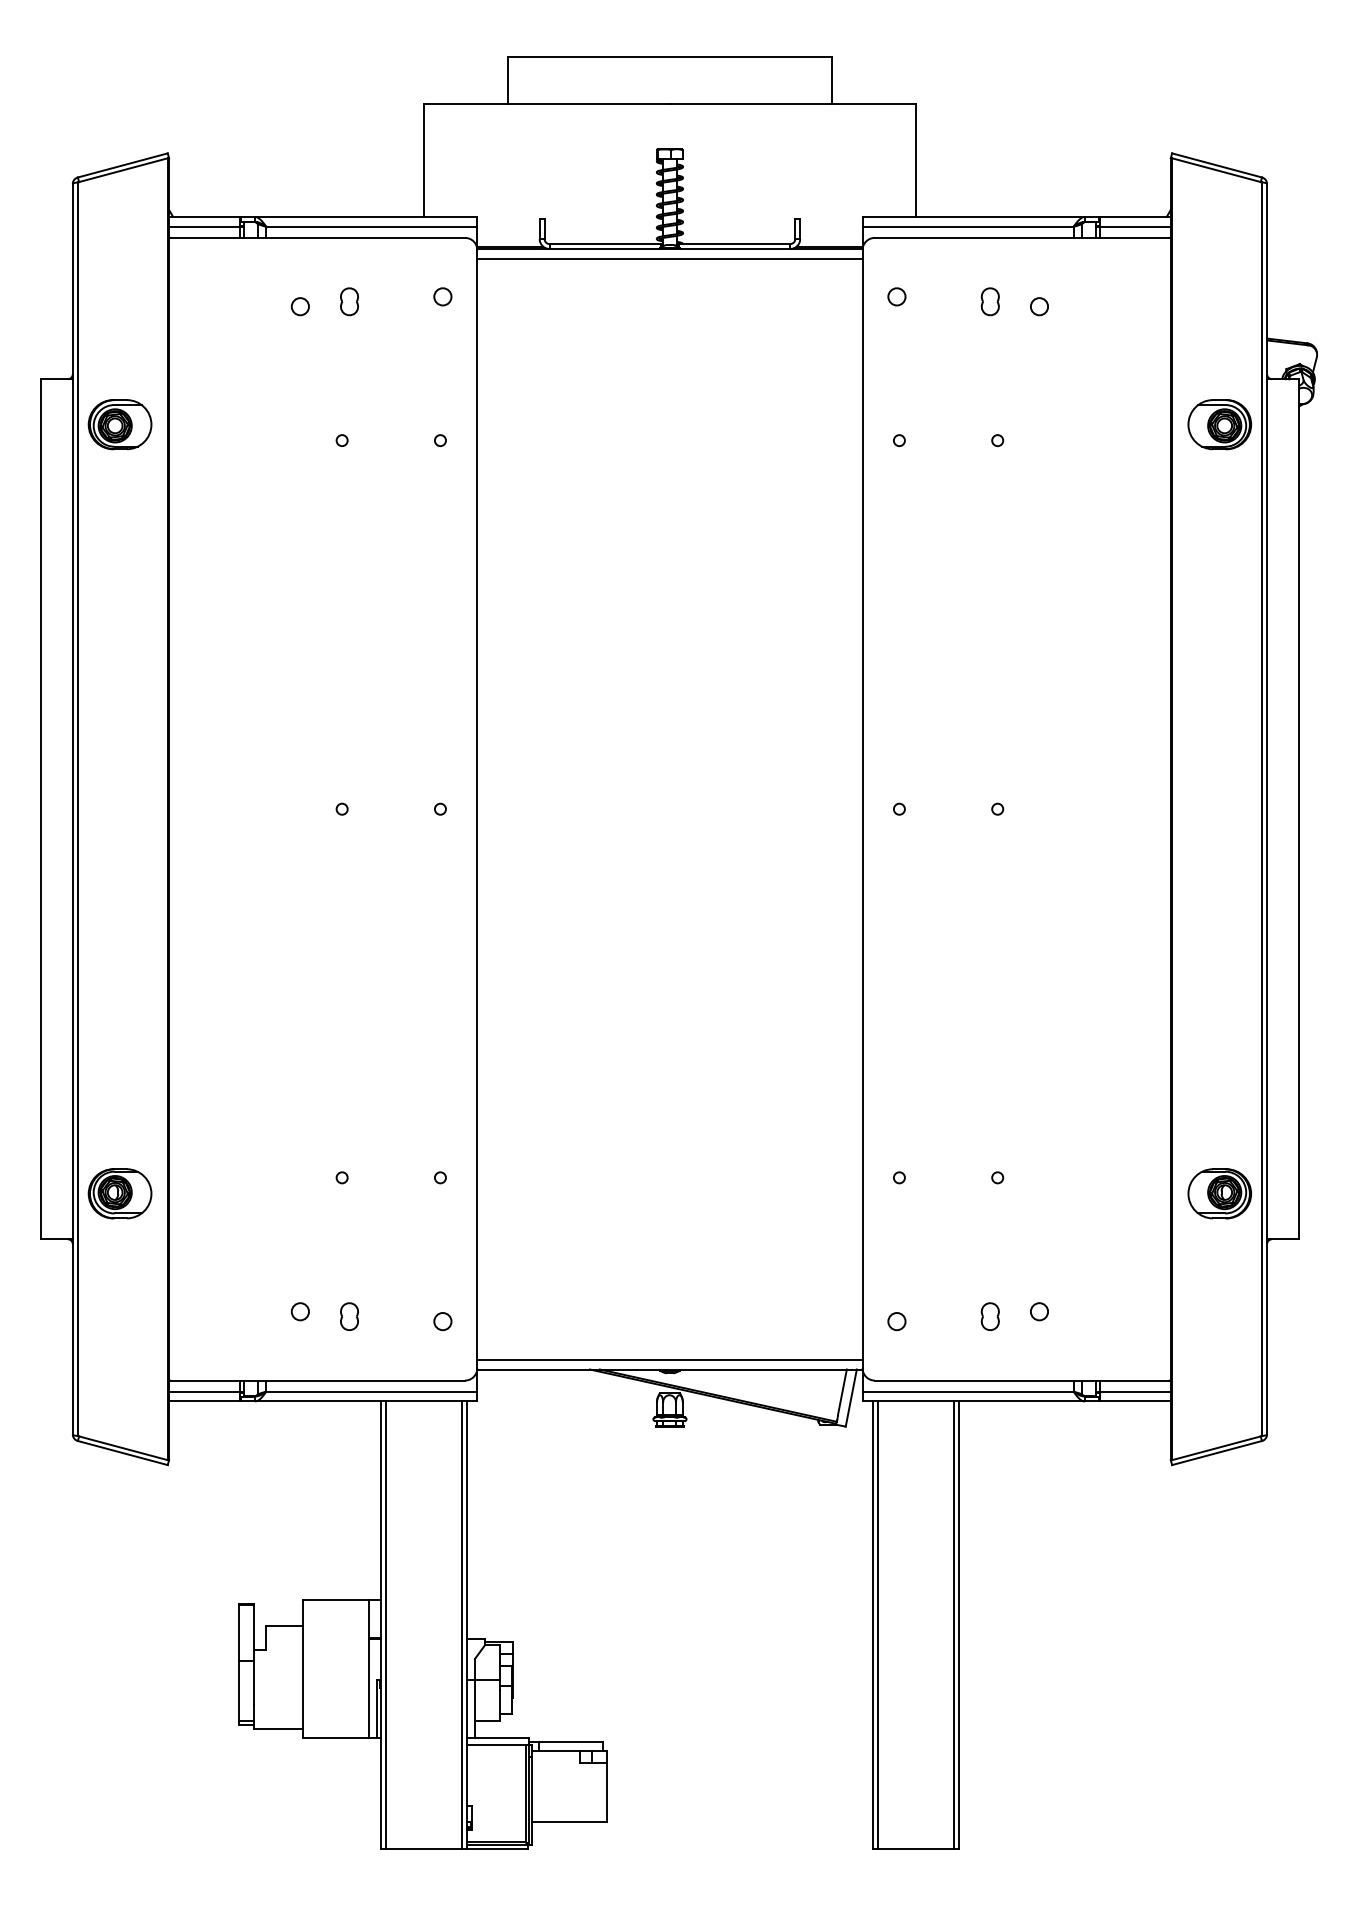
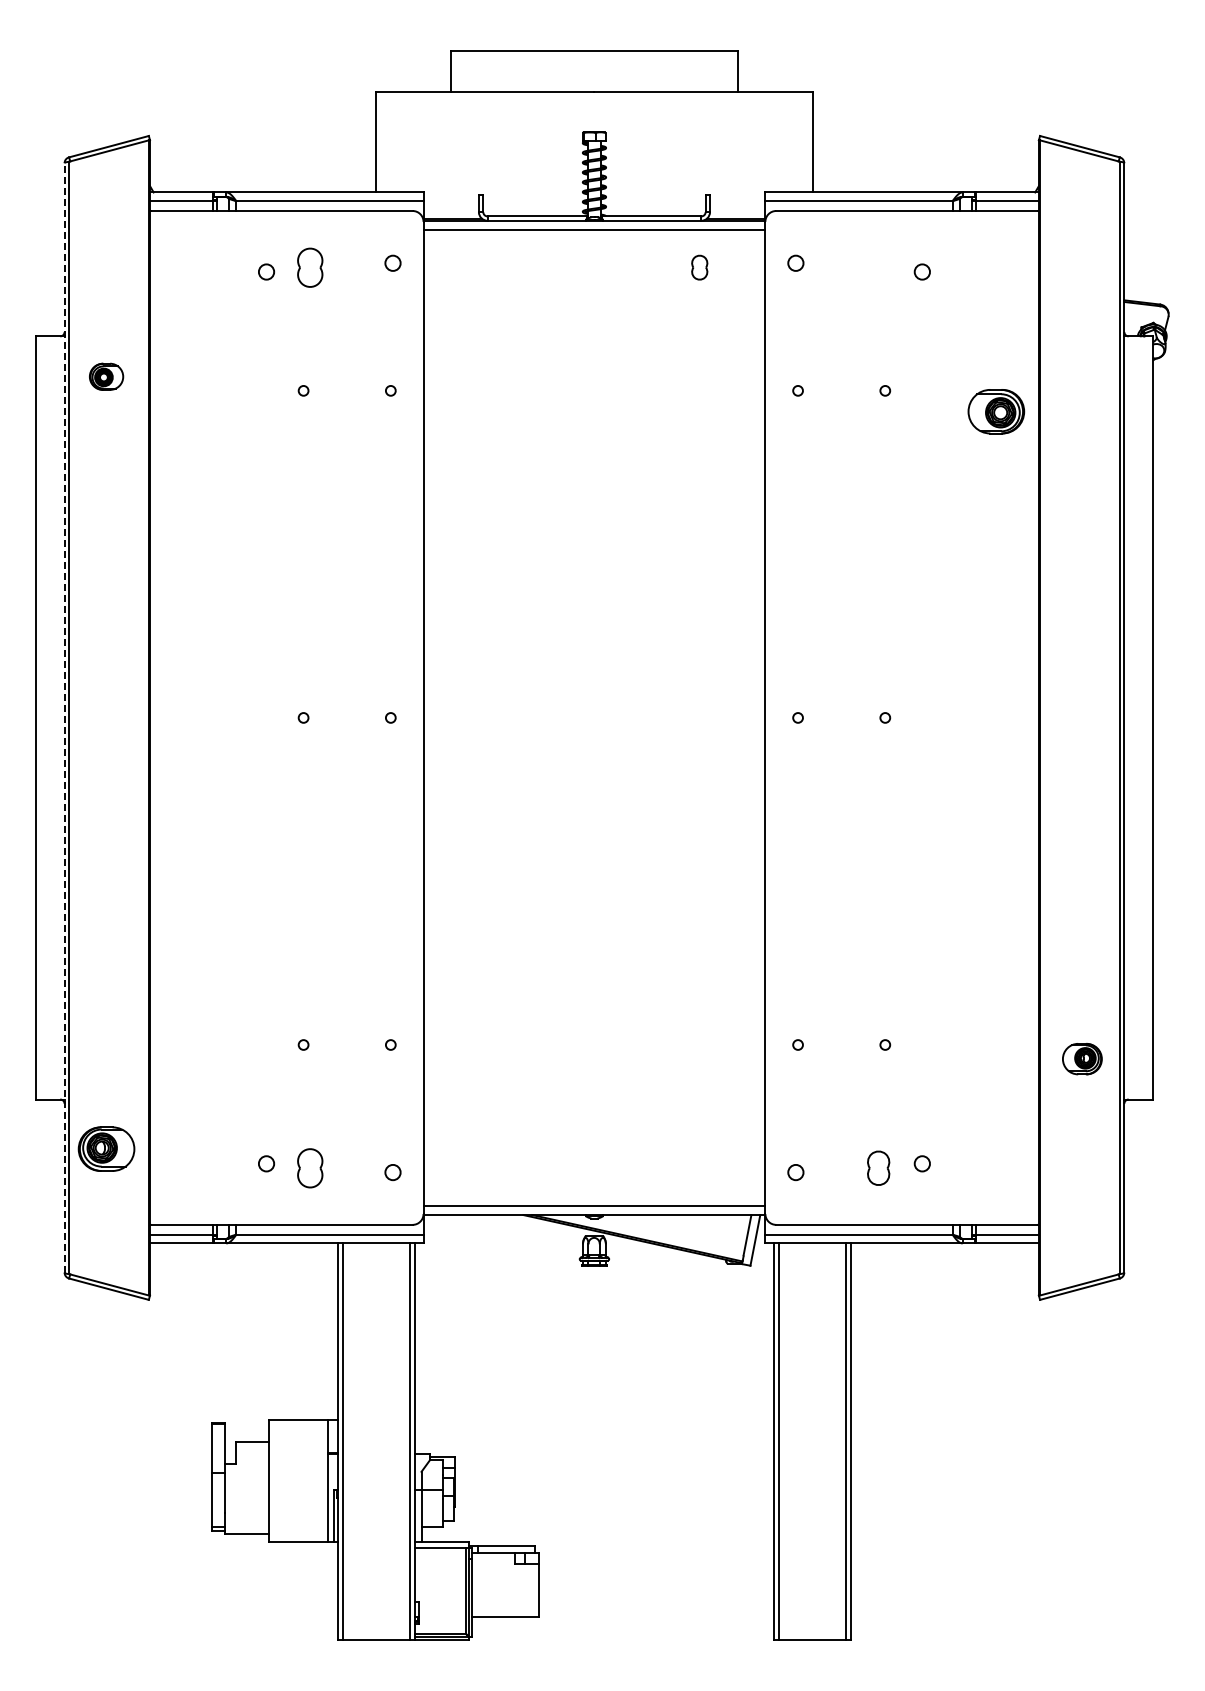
part: (348, 301) -> (309, 267), size x1.6
part: (990, 301) -> (699, 267), moved
part: (120, 424) -> (106, 376), size x0.6
part: (1219, 424) -> (996, 411), moved
line: (72, 808) -> (64, 717), solid -> dashed
part: (120, 1193) -> (106, 1148), moved
part: (1219, 1193) -> (1082, 1058), size x0.7
part: (348, 1315) -> (309, 1167), size x1.6
part: (990, 1315) -> (878, 1167), size x1.4

